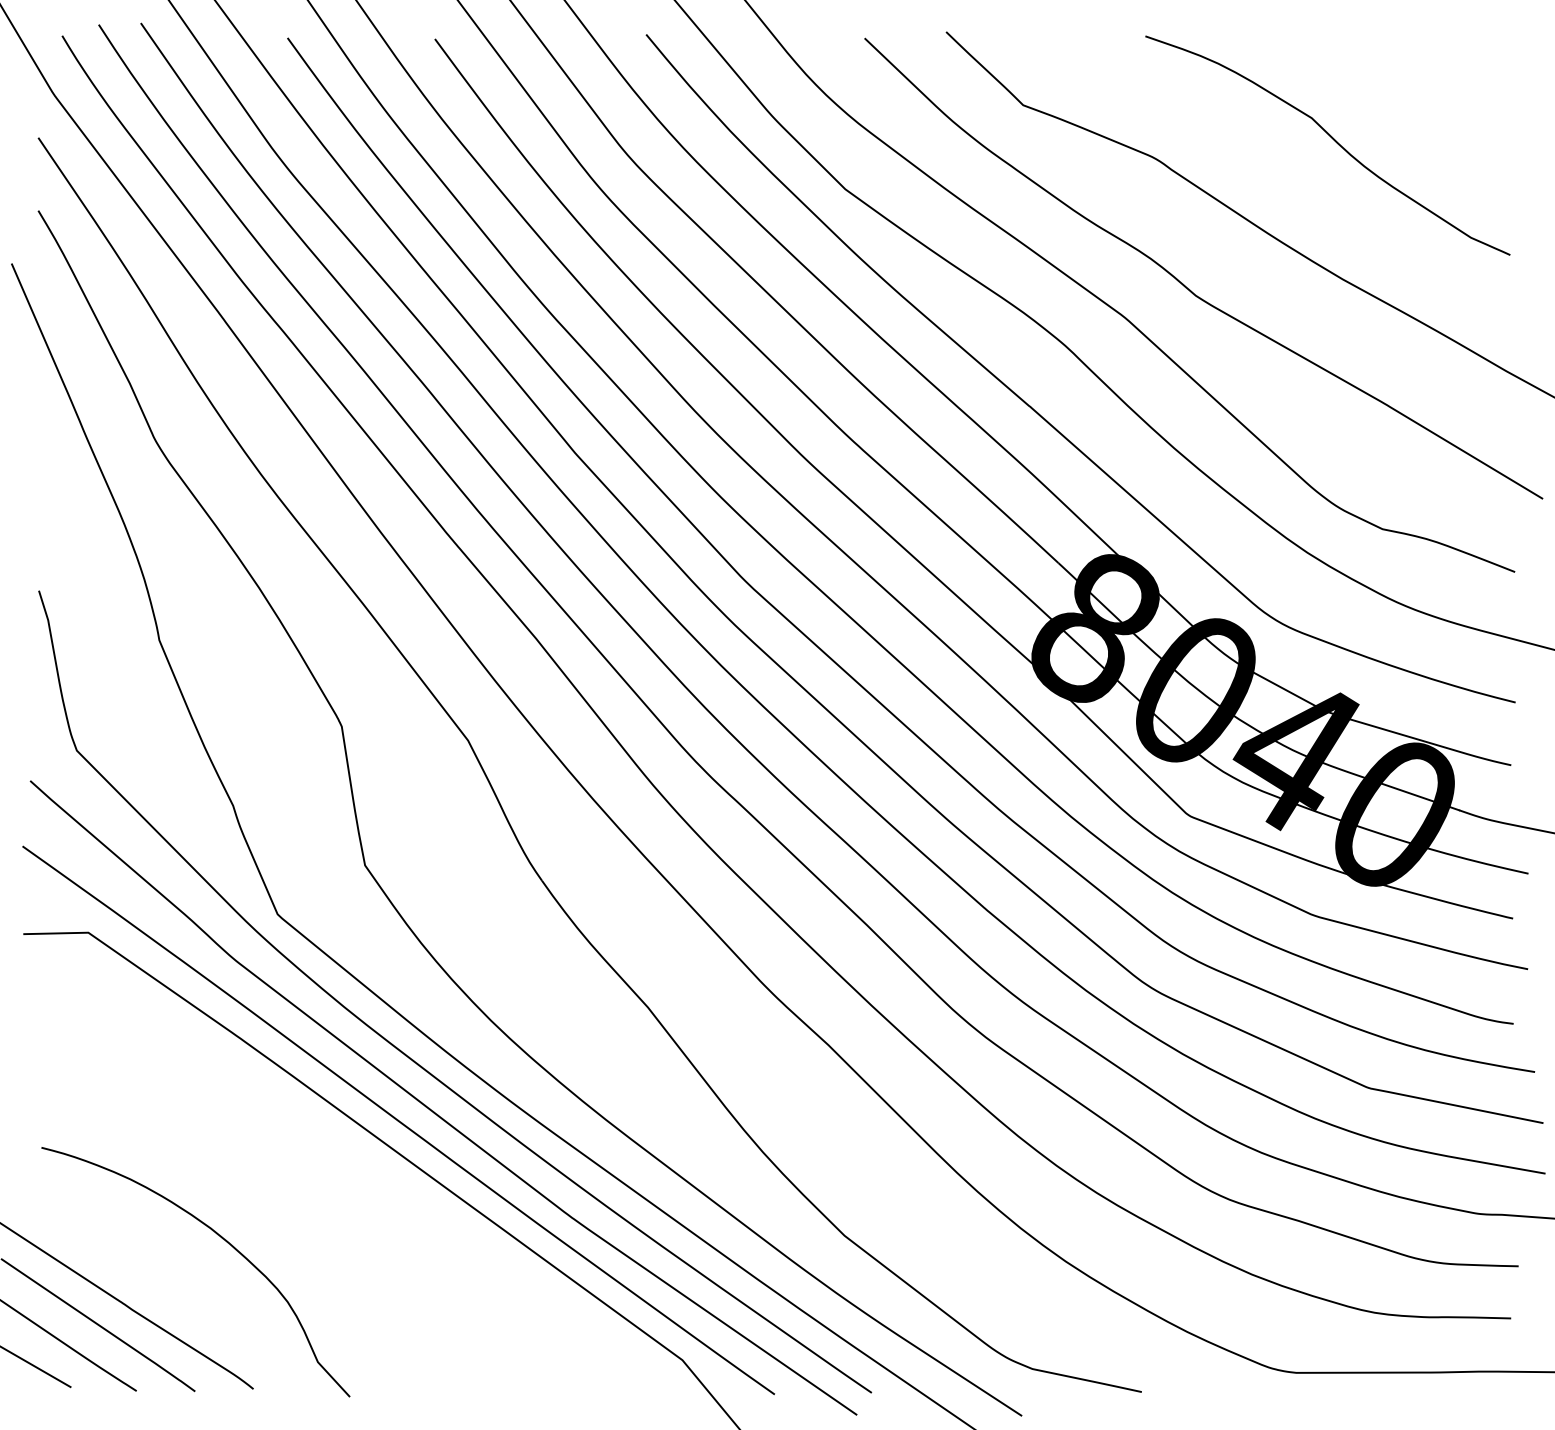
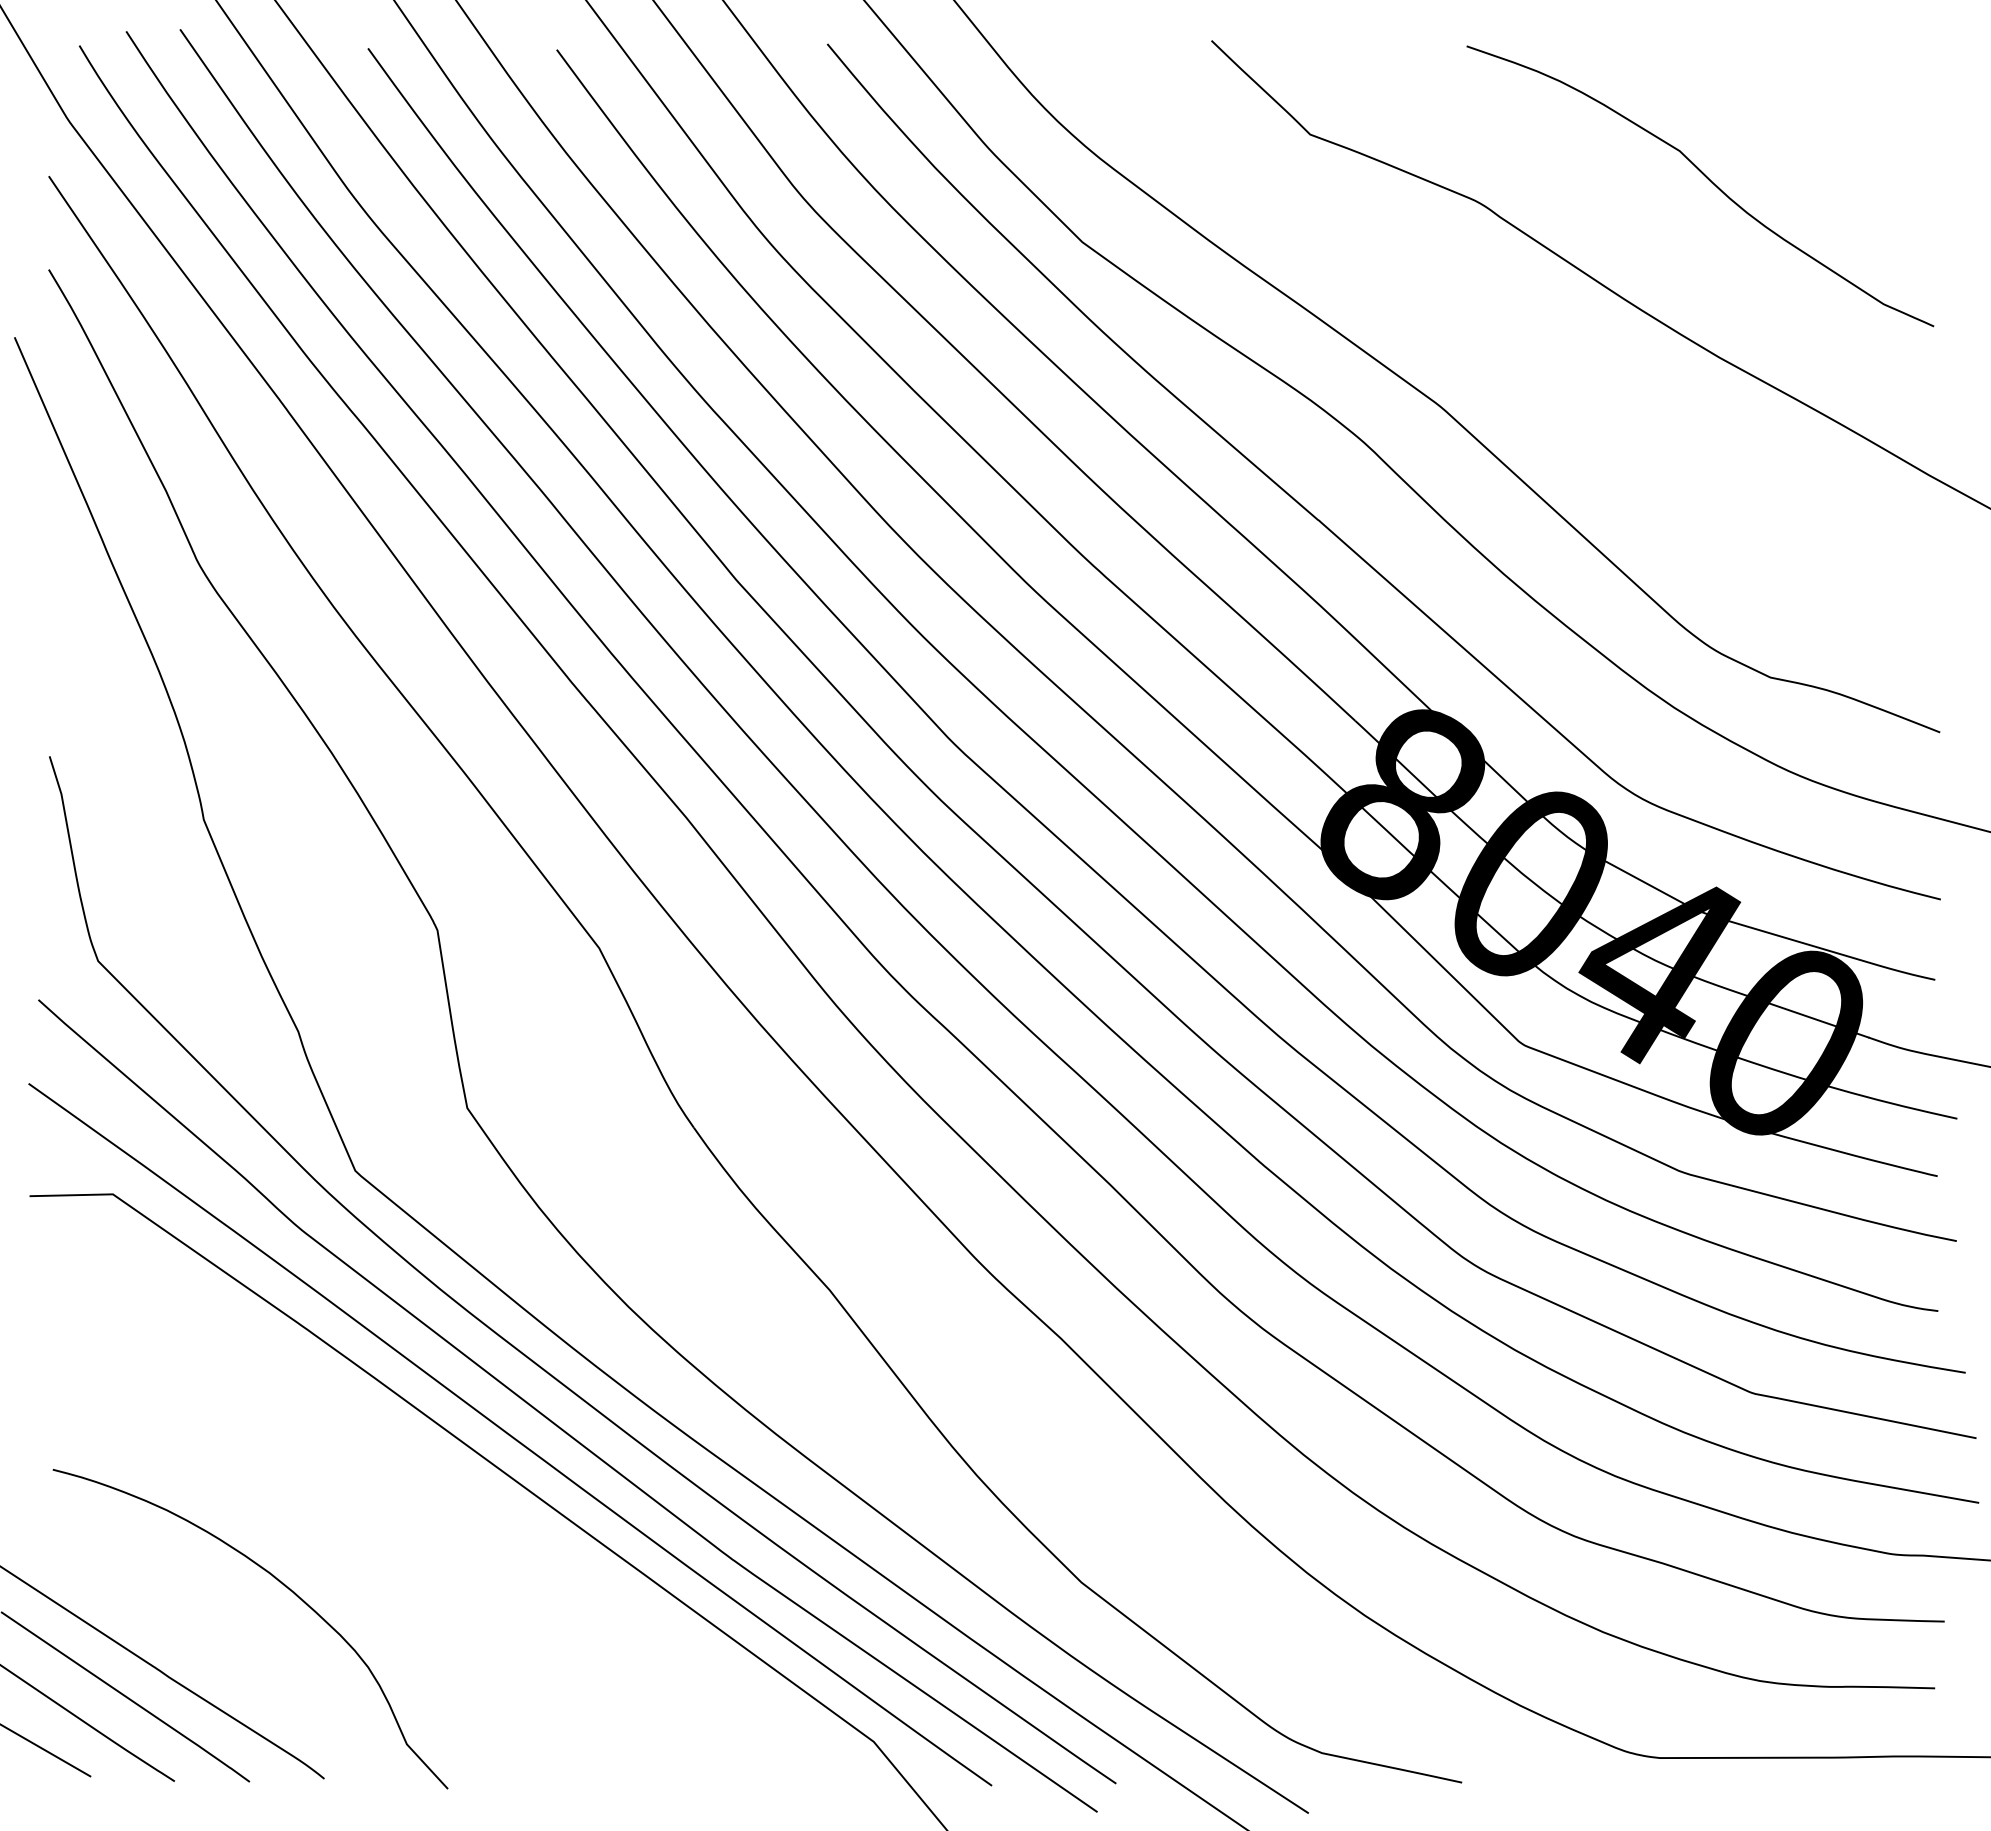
curve: (1187, 287) -> (1520, 367), removed

